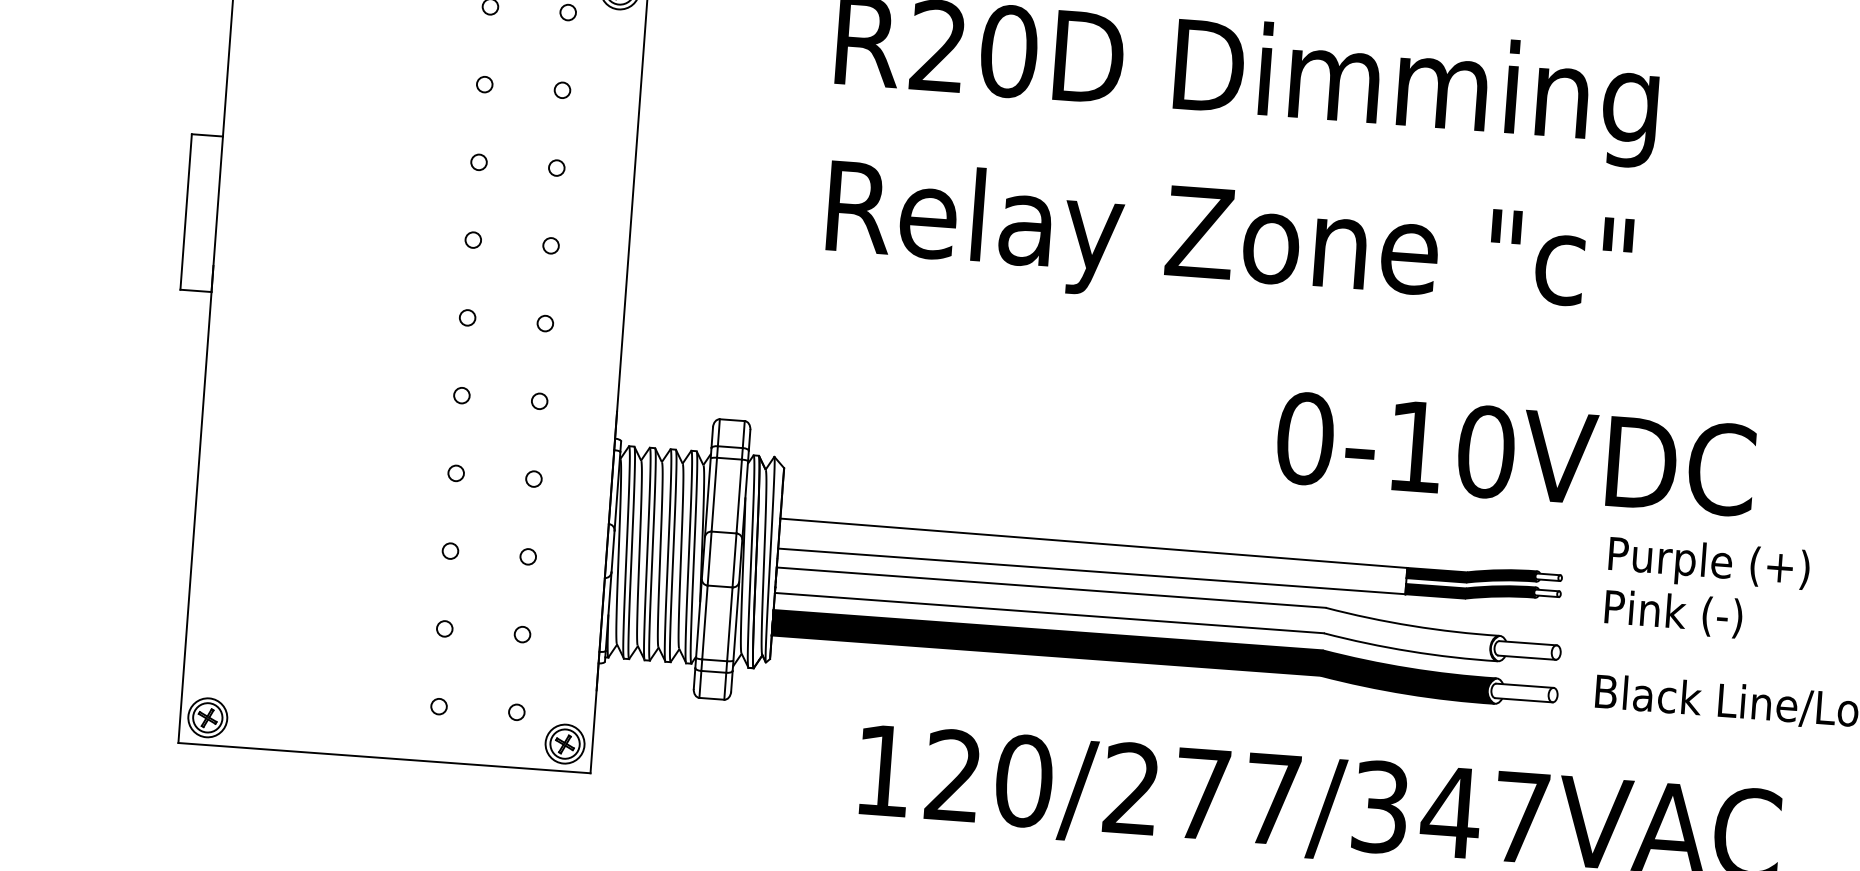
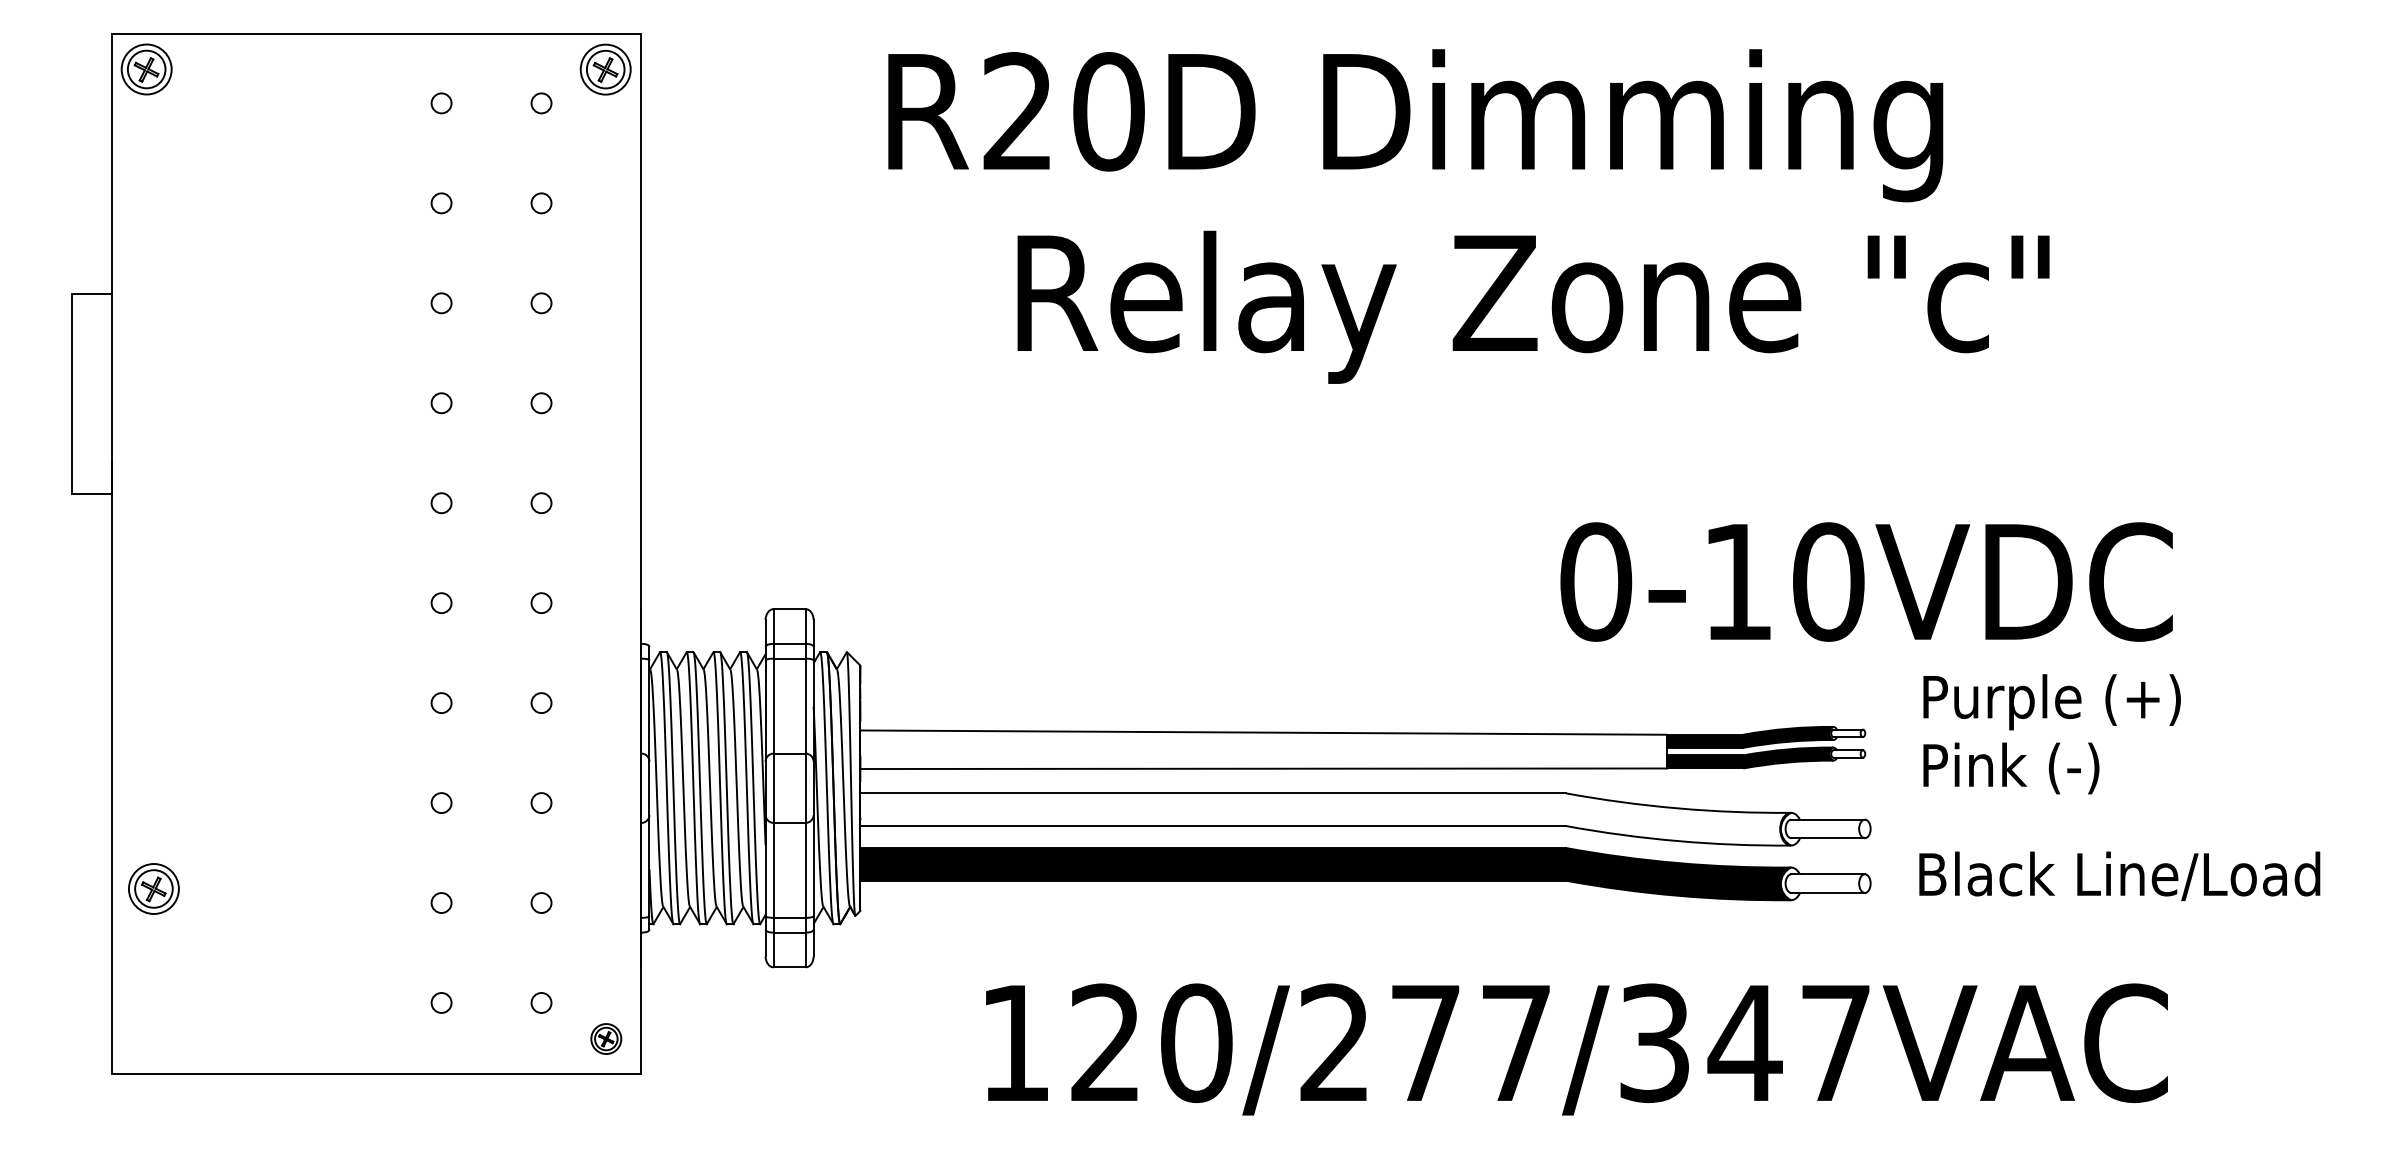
text: (1229, 244) -> (1533, 306), moved
text: (1515, 453) -> (1866, 581), moved
part: (207, 717) -> (153, 888), moved
part: (565, 743) -> (606, 1038), size x0.6

